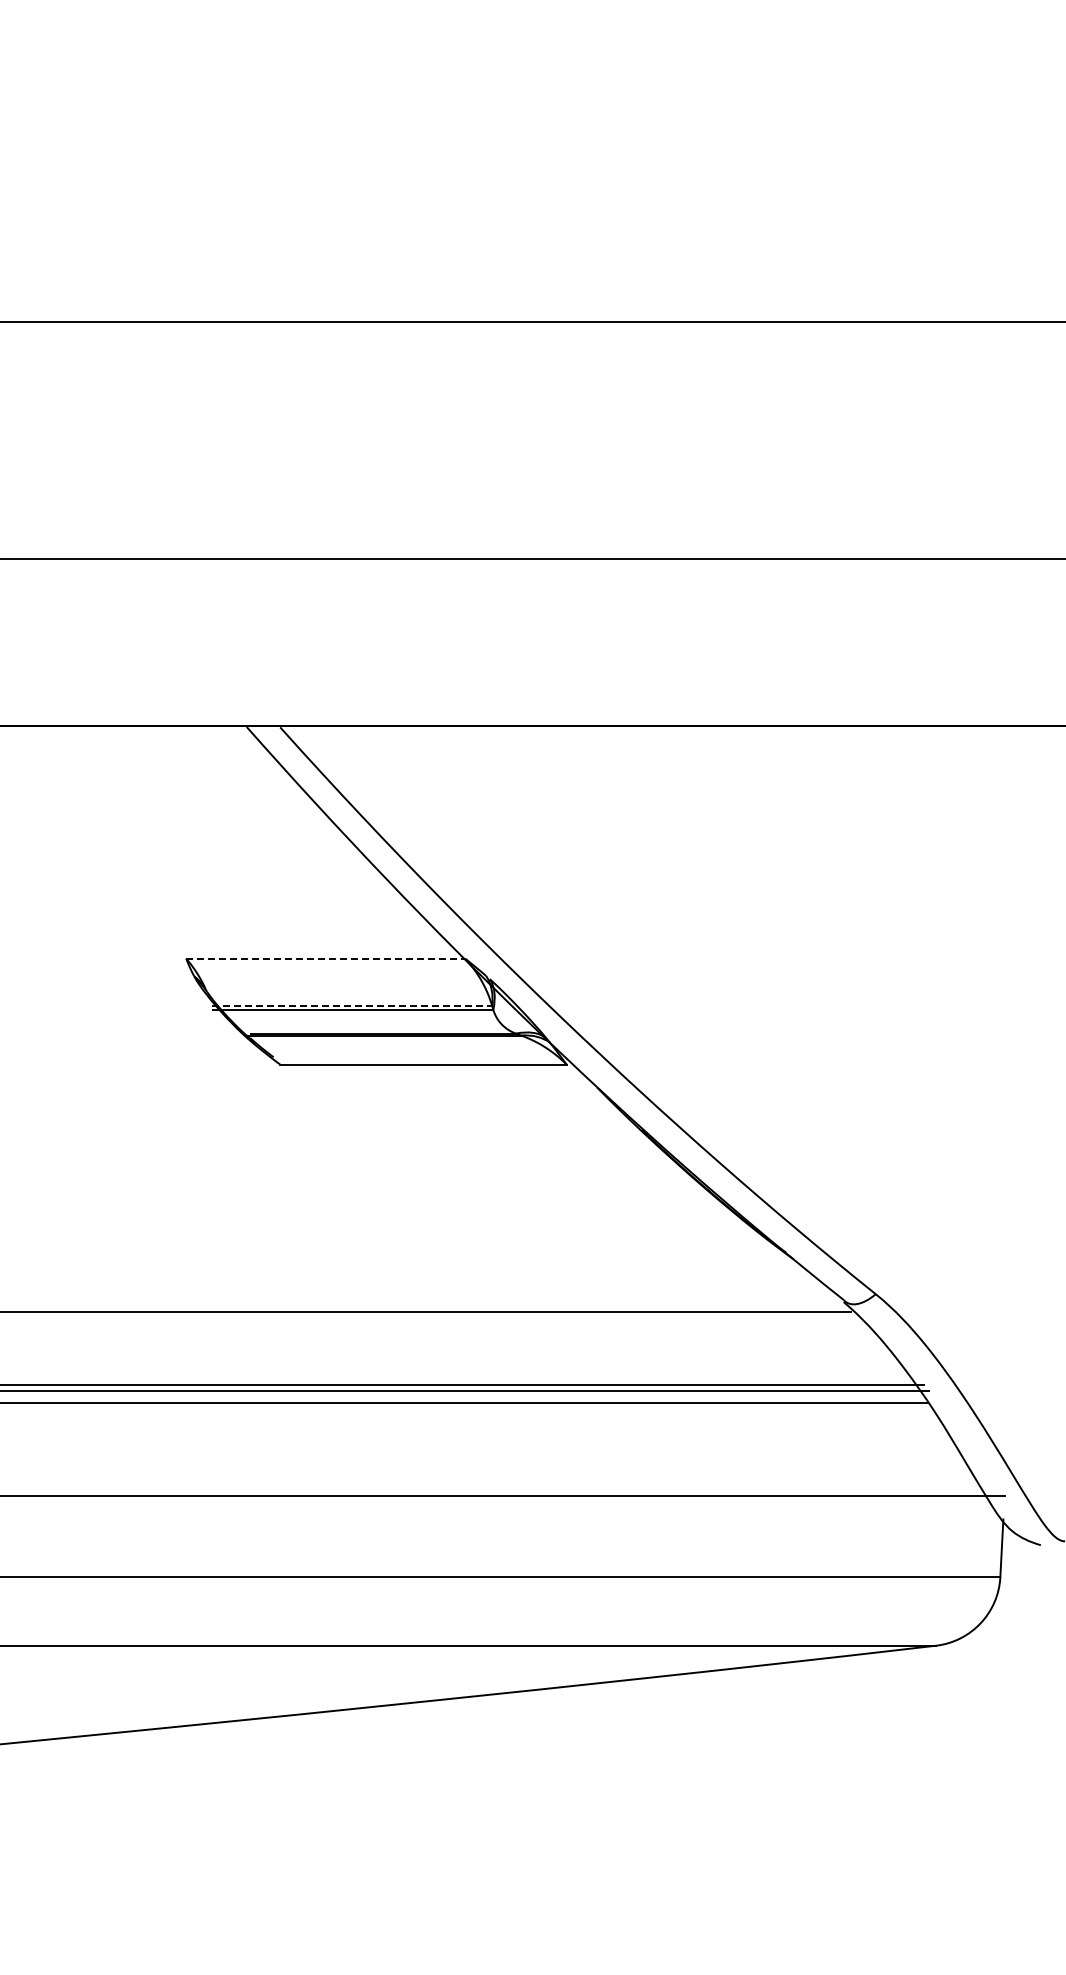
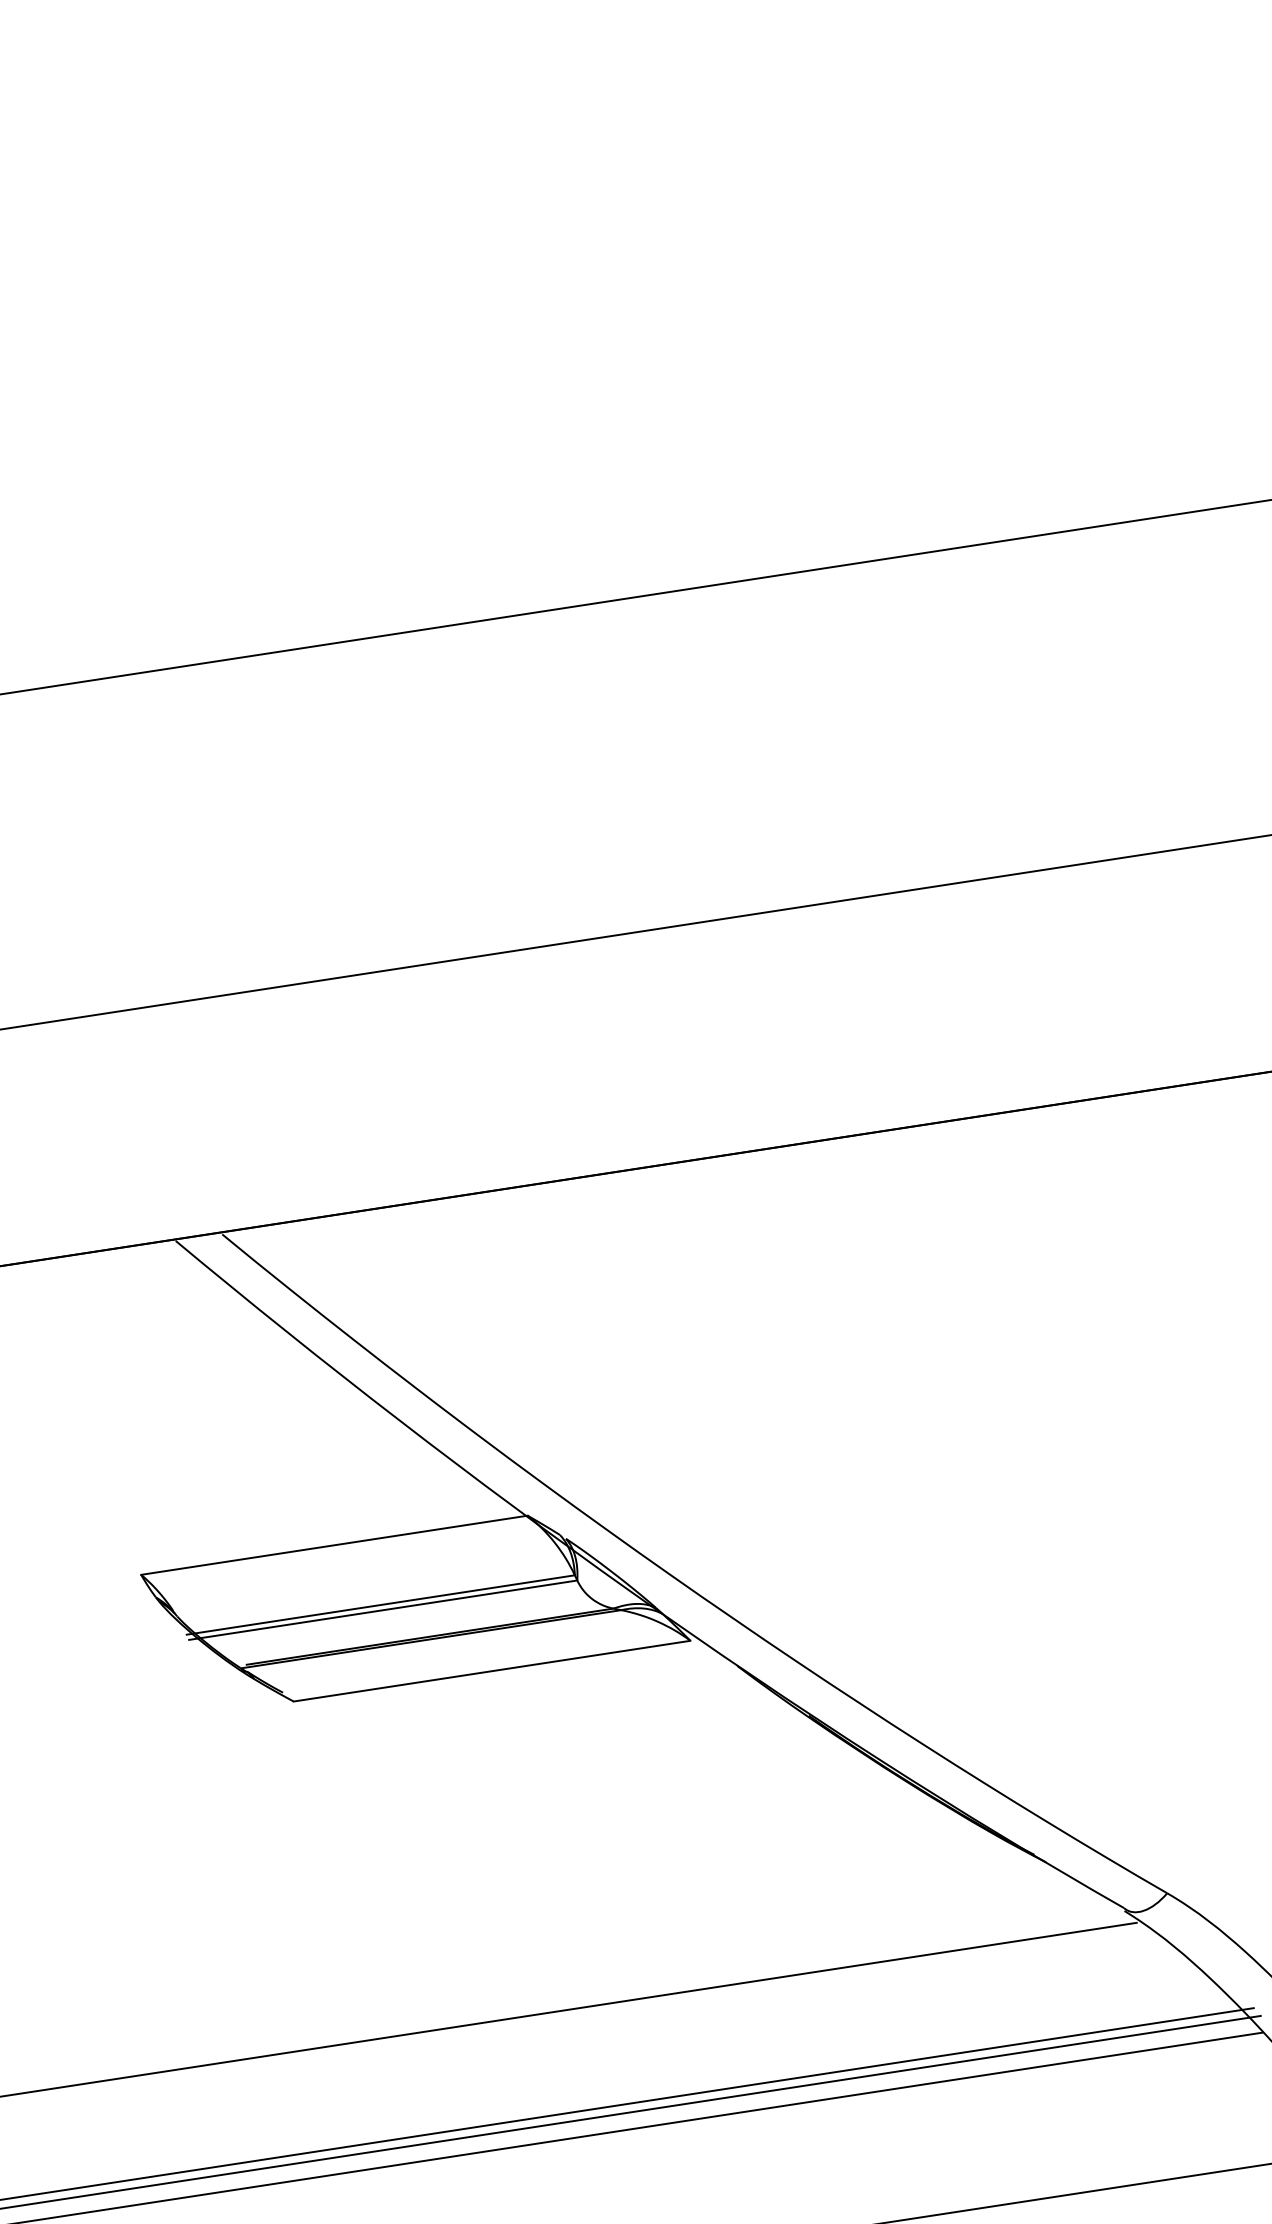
line: (325, 958) -> (333, 1544), dashed -> solid
line: (352, 1005) -> (381, 1604), dashed -> solid

